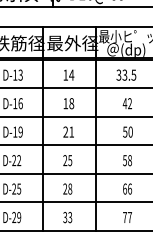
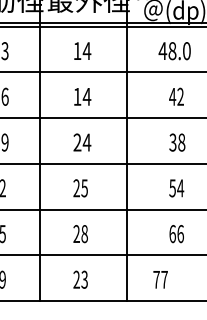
text: (126, 74) -> (175, 50), 33.5 -> 48.0
text: (71, 103) -> (86, 96), 18 -> 14
text: (71, 131) -> (86, 141), 21 -> 24
text: (127, 131) -> (176, 141), 50 -> 38
text: (129, 160) -> (179, 188), 58 -> 54
text: (65, 217) -> (77, 279), 33 -> 23
text: (127, 217) -> (160, 279), moved

